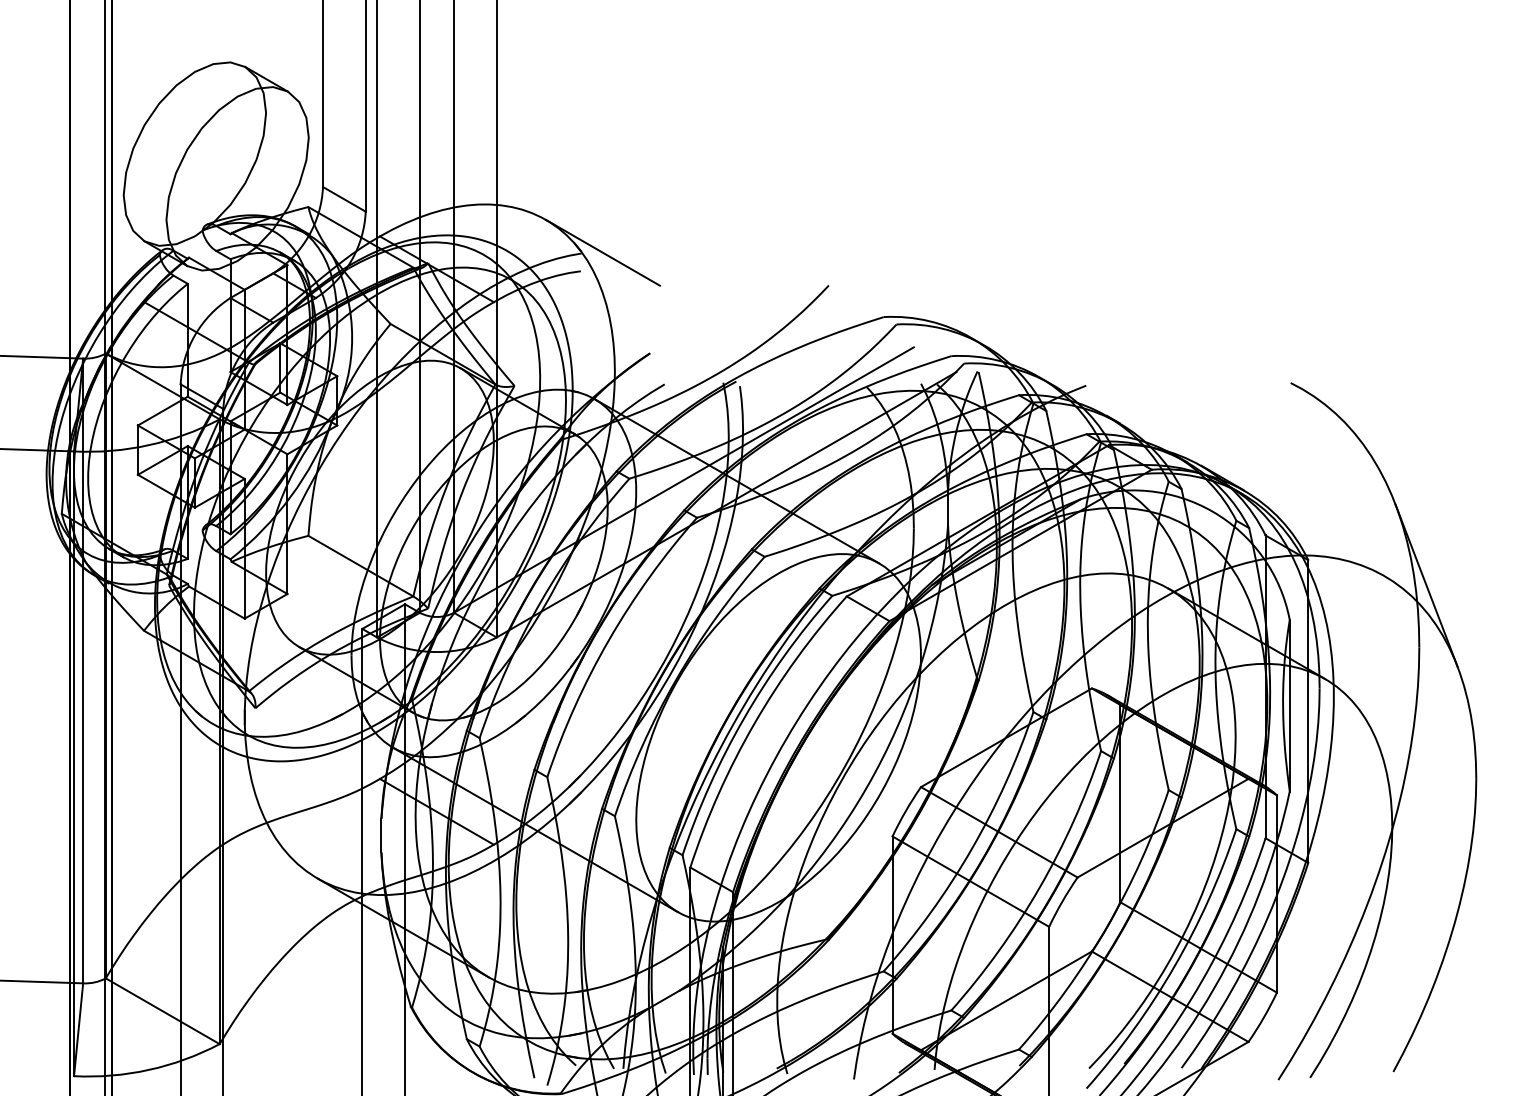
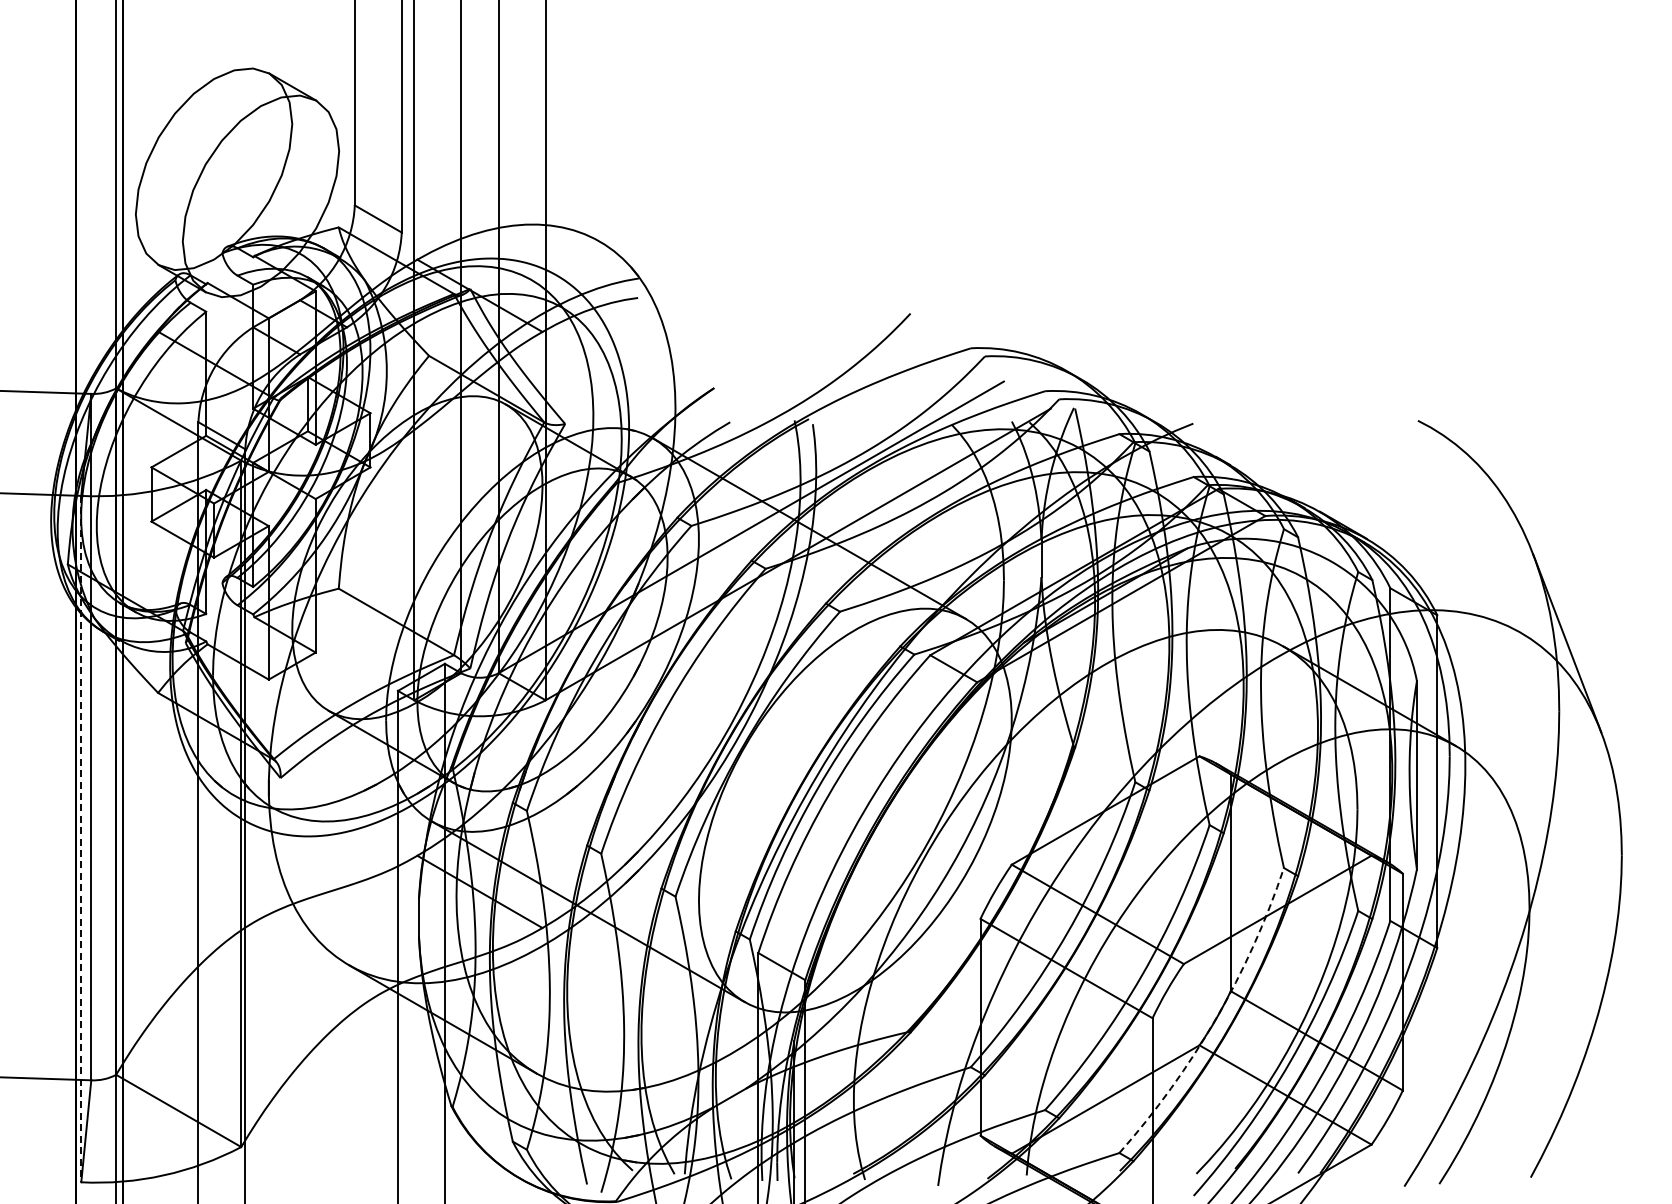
line: (603, 252) -> (662, 277), removed
line: (74, 764) -> (81, 839), solid -> dashed
arc: (1107, 927) -> (1216, 1018), solid -> dashed

